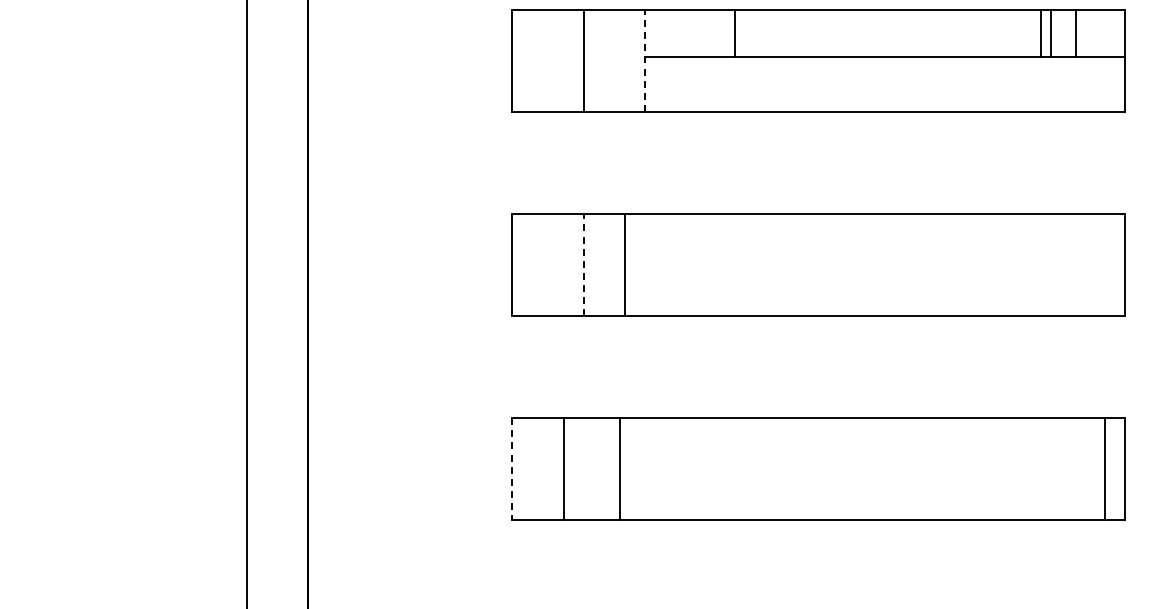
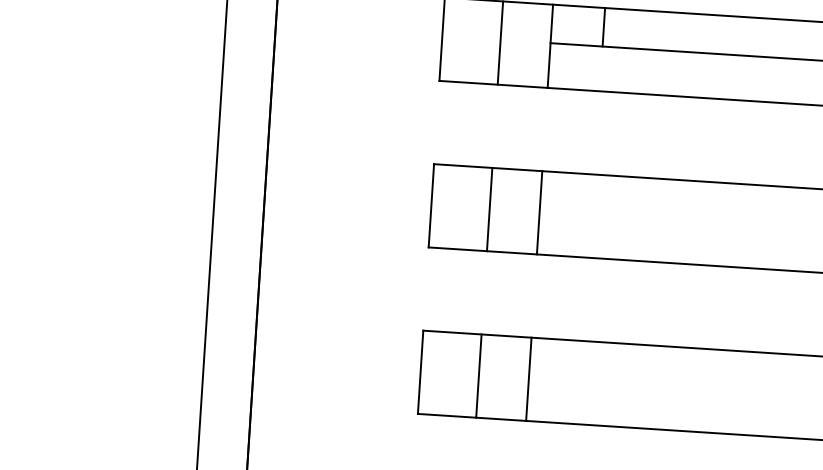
line: (734, 33) -> (603, 27), moved
line: (645, 60) -> (550, 46), dashed -> solid
line: (583, 264) -> (489, 209), dashed -> solid
line: (625, 265) -> (539, 213), moved
line: (512, 469) -> (420, 372), dashed -> solid
line: (563, 469) -> (478, 376), moved
line: (620, 469) -> (529, 379), moved

